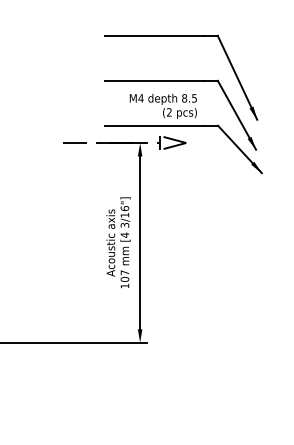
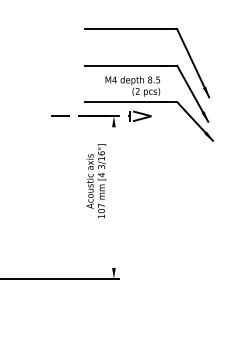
text: (118, 242) -> (96, 181), moved
line: (140, 242) -> (114, 197), removed

